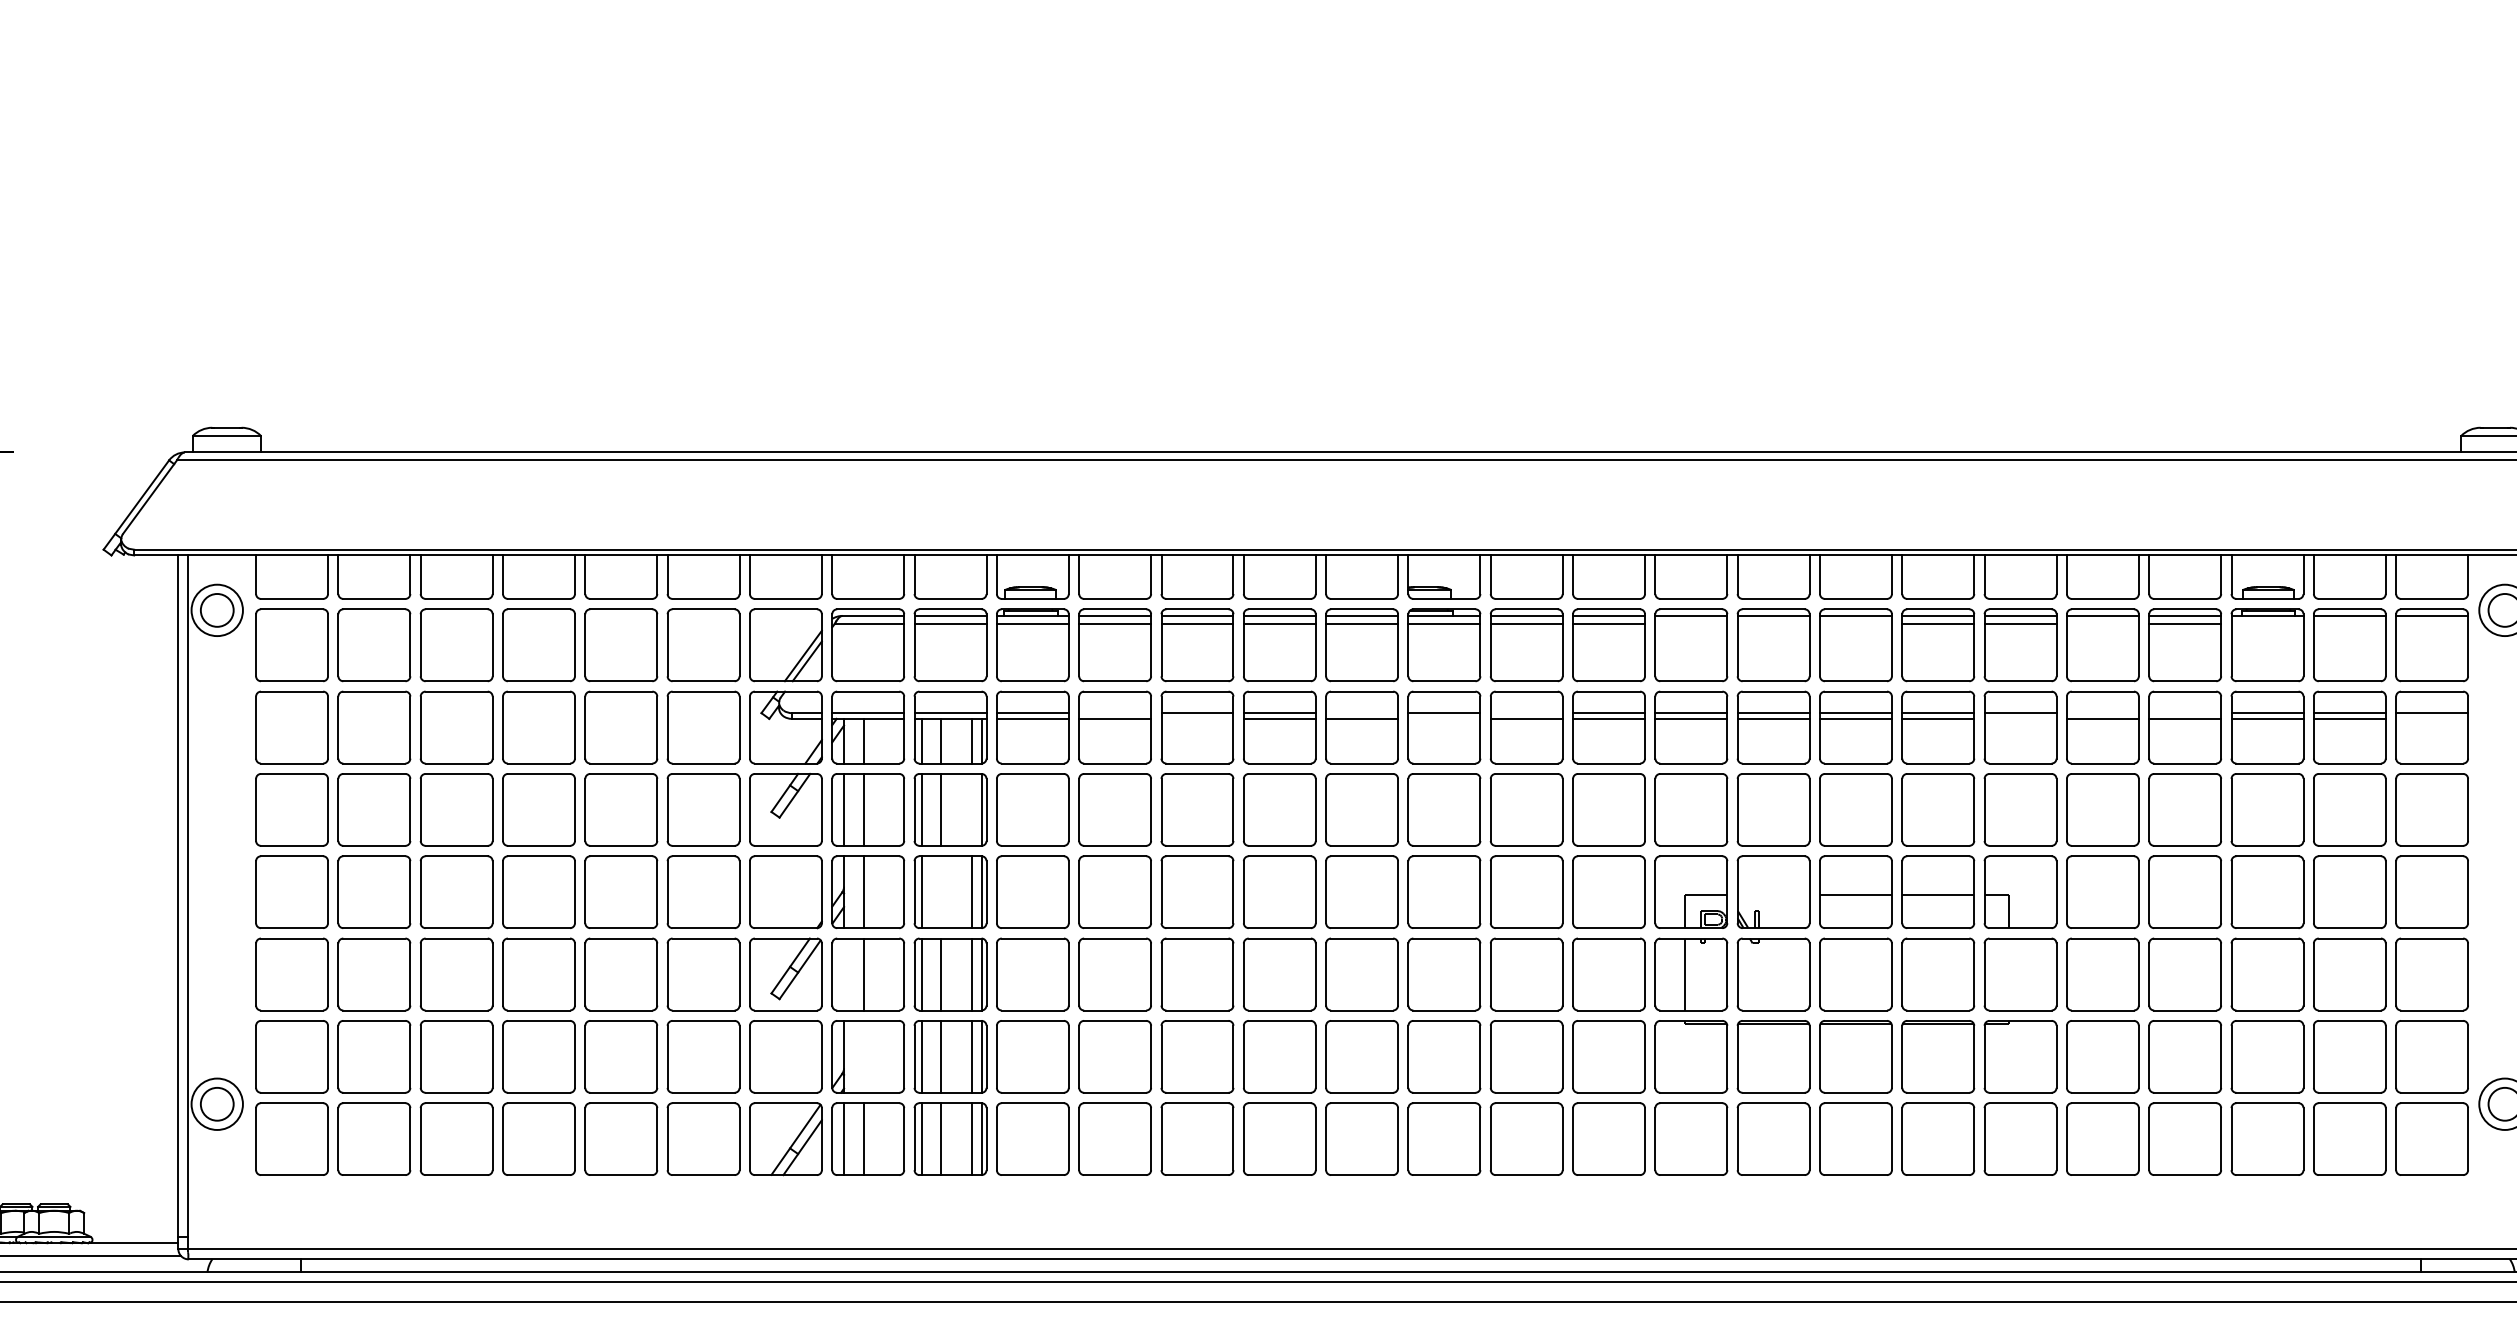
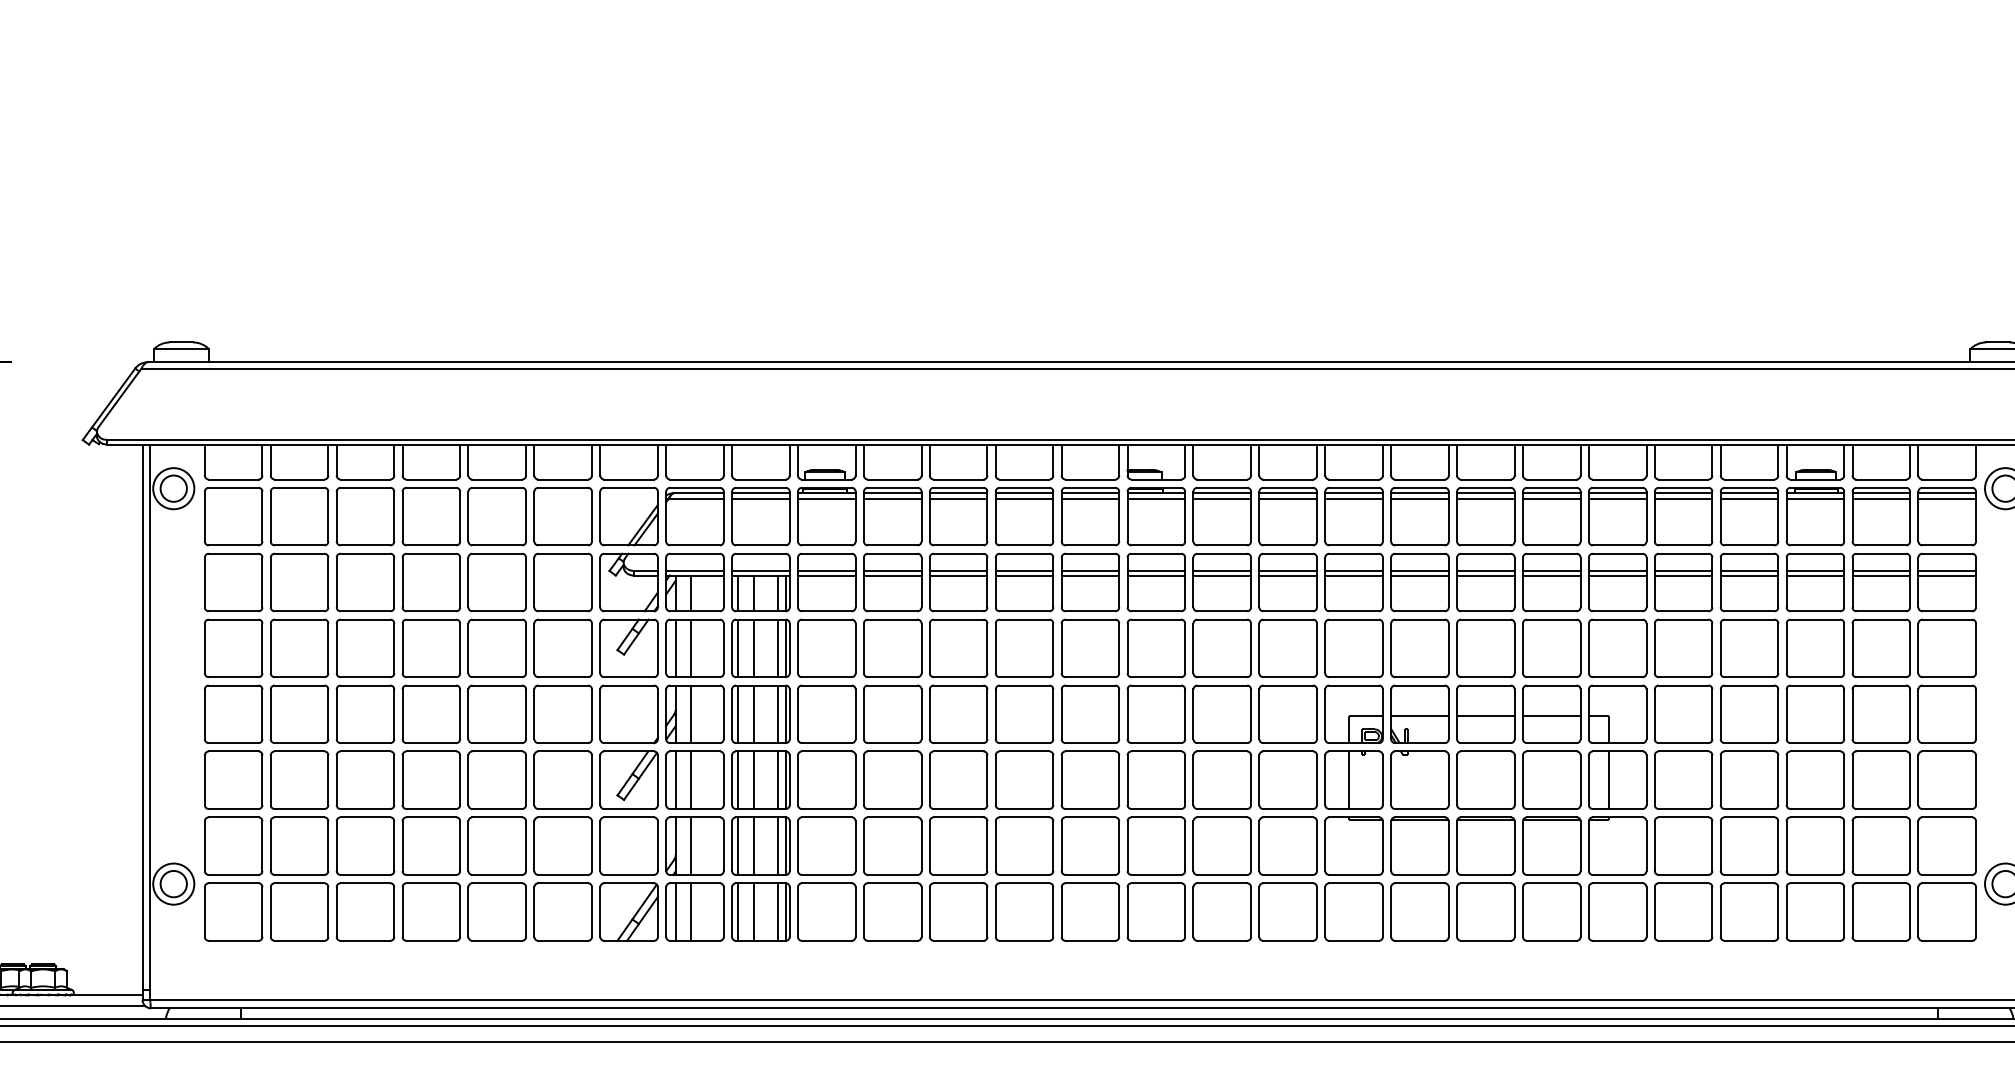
line: (1690, 623) -> (1353, 499), added
line: (1773, 623) -> (1419, 499), added
line: (1855, 623) -> (1485, 499), added
line: (2102, 623) -> (1683, 499), added
line: (2267, 623) -> (1815, 499), added
line: (2350, 623) -> (1881, 499), added
line: (2432, 623) -> (1947, 499), added
line: (1114, 712) -> (892, 570), added
line: (1362, 712) -> (1090, 570), added
line: (1527, 712) -> (1222, 570), added
line: (2102, 712) -> (1683, 570), added
line: (2185, 712) -> (1749, 570), added
line: (1197, 718) -> (958, 575), added
line: (1444, 718) -> (1156, 575), added
line: (2020, 718) -> (1617, 575), added
line: (2432, 718) -> (1947, 575), added
line: (972, 810) -> (778, 648), added
line: (941, 892) -> (753, 714), added
line: (1773, 894) -> (1419, 716), added
line: (843, 974) -> (675, 780), added
line: (2009, 974) -> (1608, 780), added
line: (863, 1056) -> (691, 845), added

